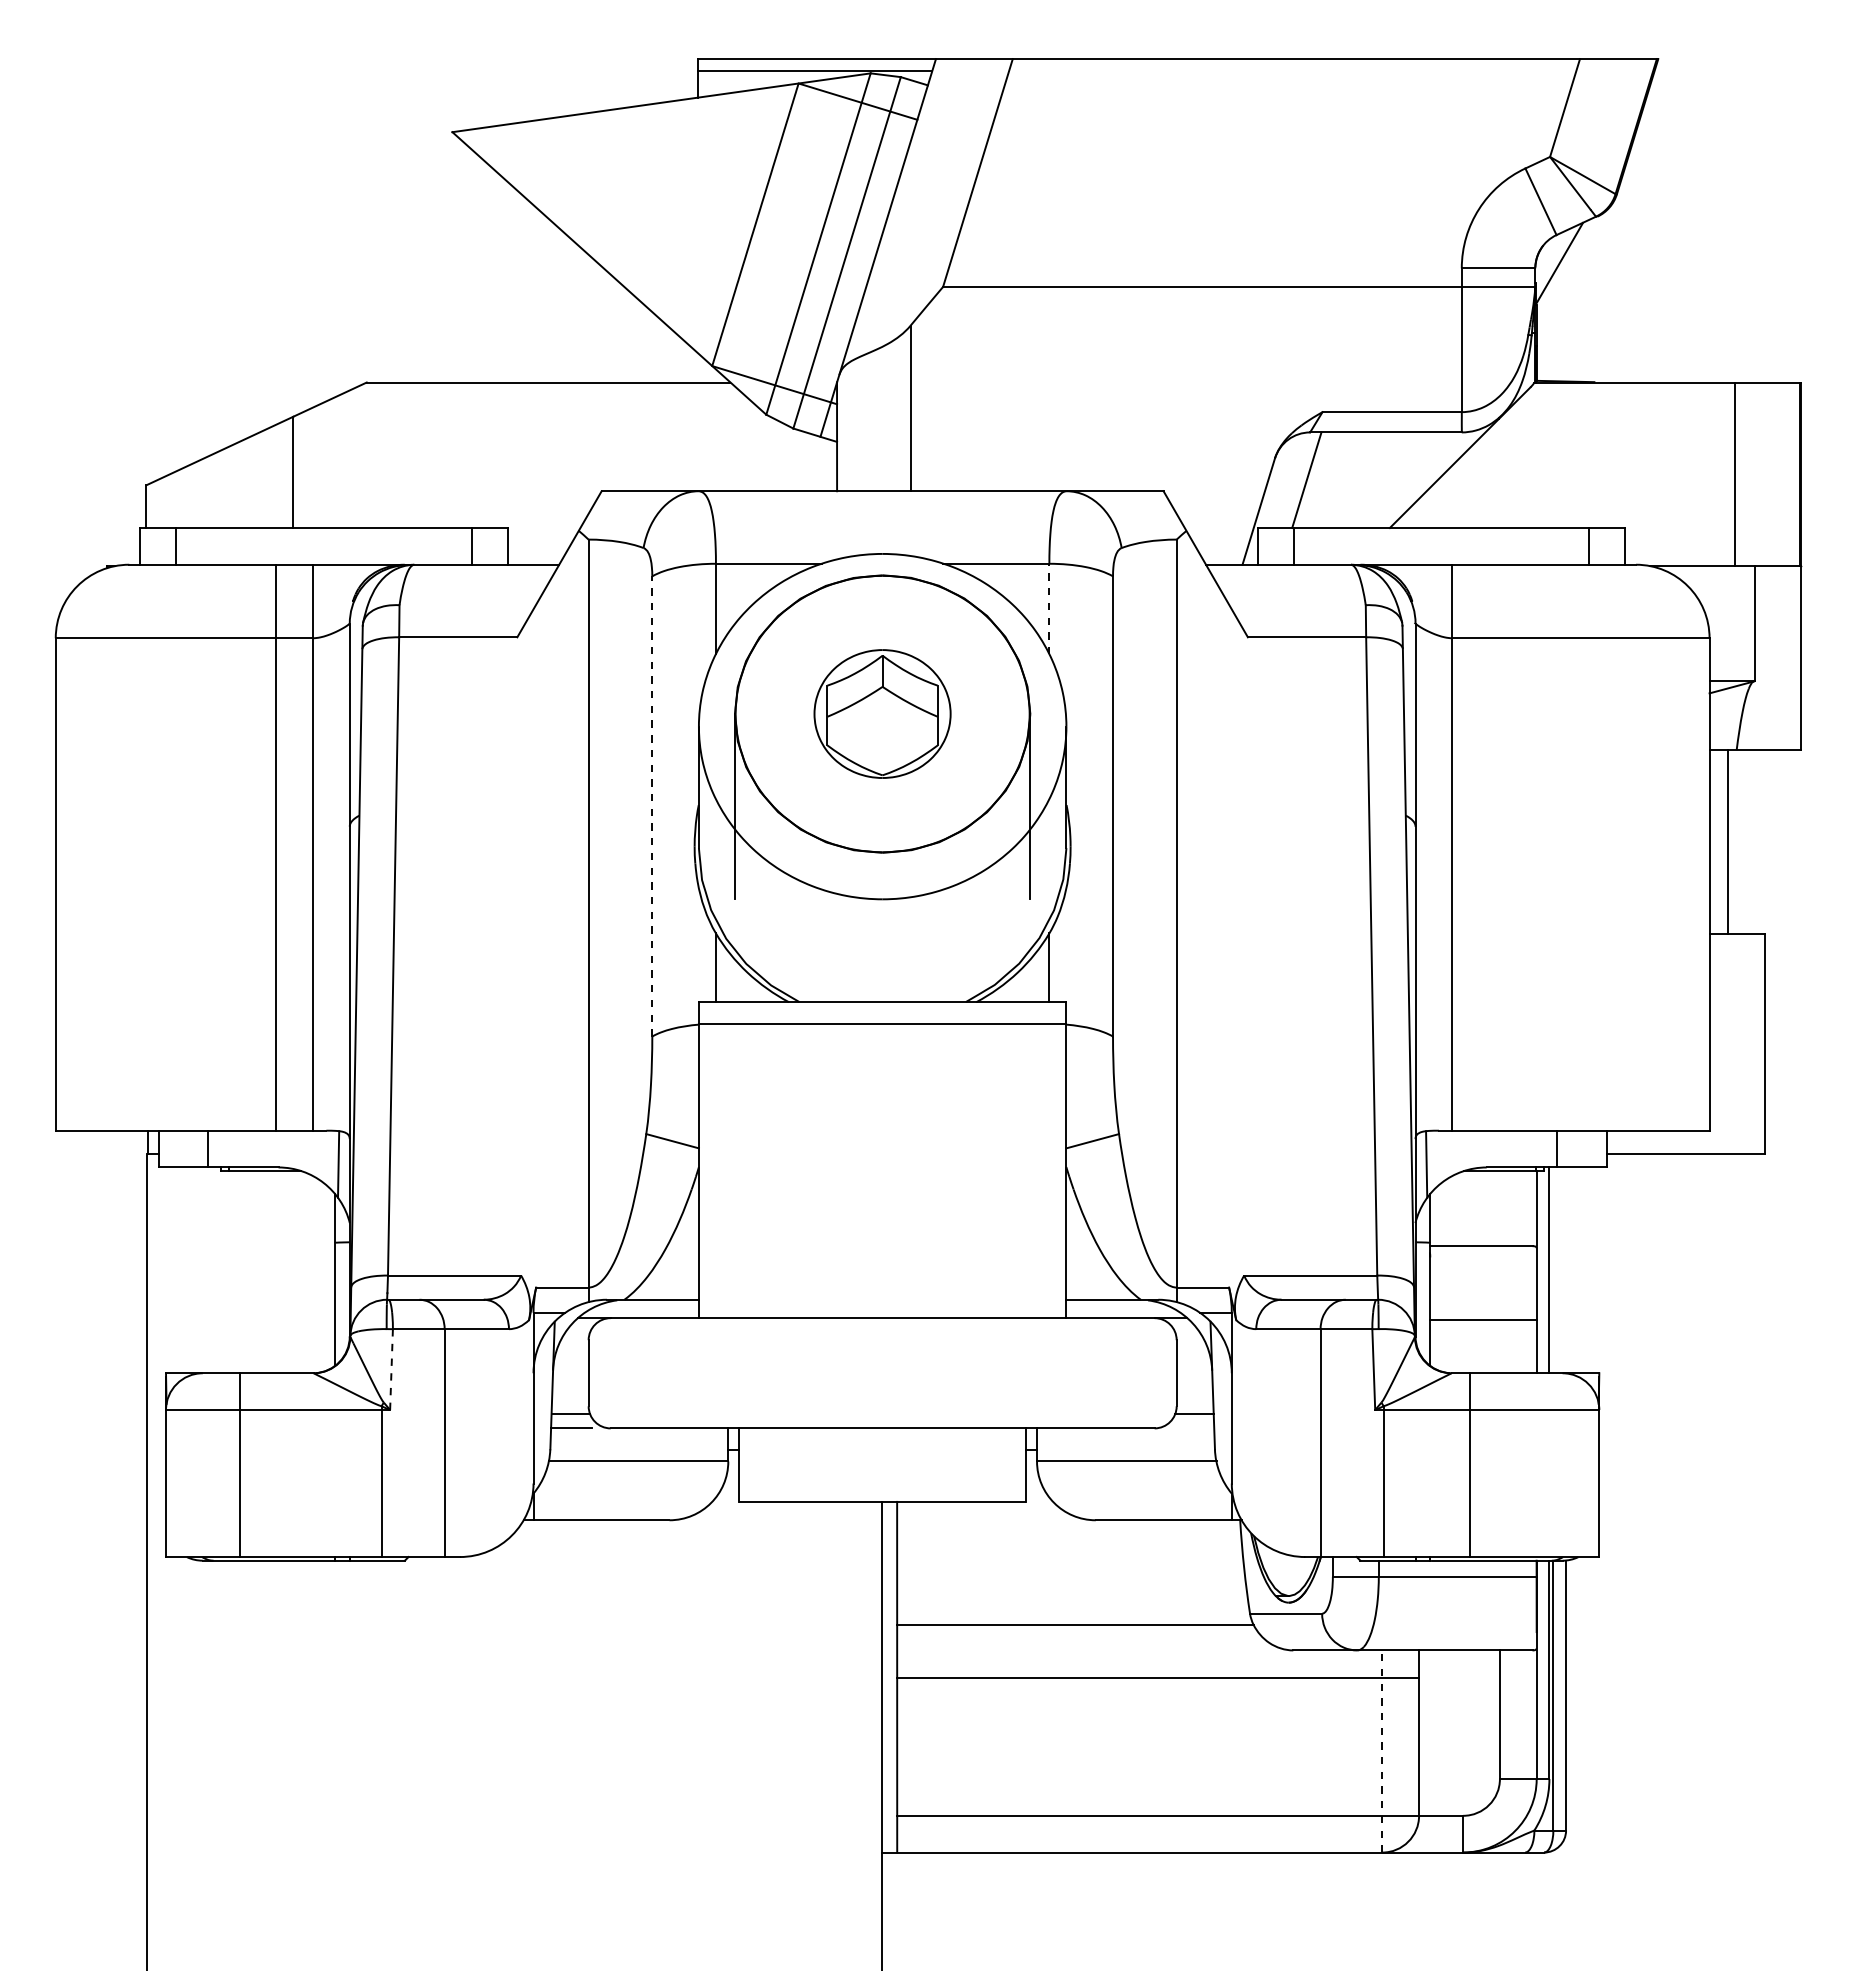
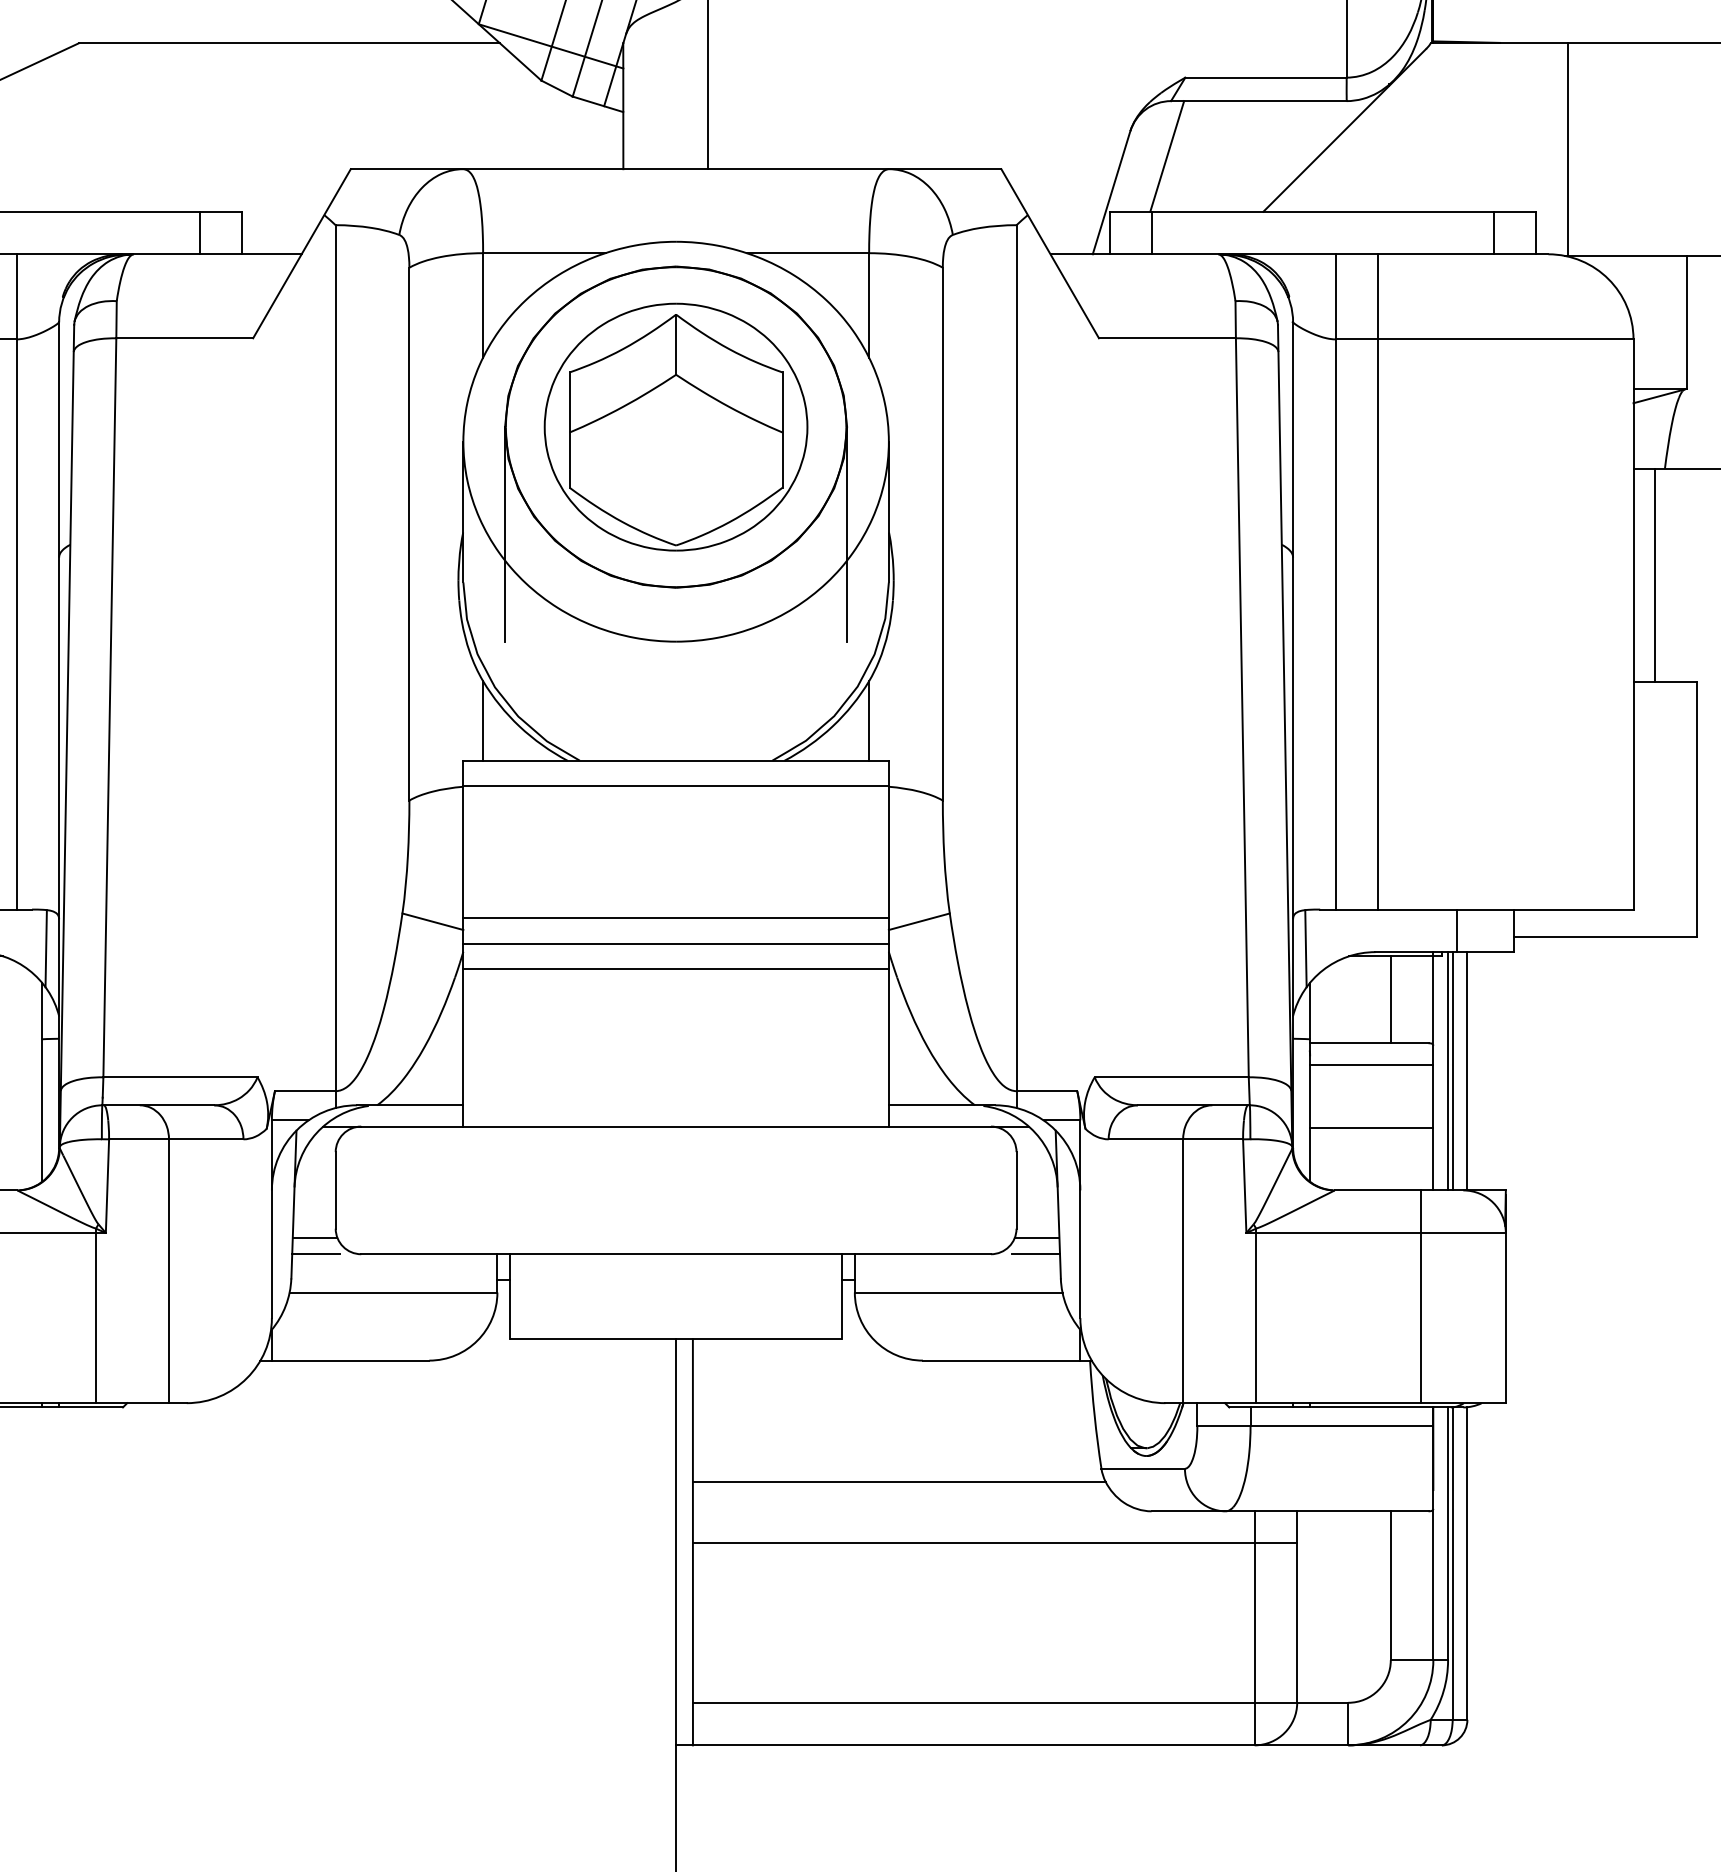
line: (1735, 474) -> (1568, 149), moved
line: (1049, 608) -> (869, 304), dashed -> solid
part: (882, 713) -> (675, 426), size x1.67
line: (652, 805) -> (409, 533), dashed -> solid
line: (1489, 847) -> (1378, 581), added
line: (882, 1138) -> (675, 918), added
line: (882, 1160) -> (675, 944), added
line: (882, 1182) -> (675, 969), added
line: (1499, 1208) -> (1390, 999), added
line: (1483, 1264) -> (1371, 1064), added
line: (1553, 1270) -> (1452, 1071), added
line: (1566, 1270) -> (1467, 1071), added
line: (391, 1370) -> (107, 1187), dashed -> solid
line: (1193, 1428) -> (1036, 1254), added
line: (1469, 1465) -> (1420, 1297), moved
line: (1382, 1751) -> (1254, 1628), dashed -> solid

